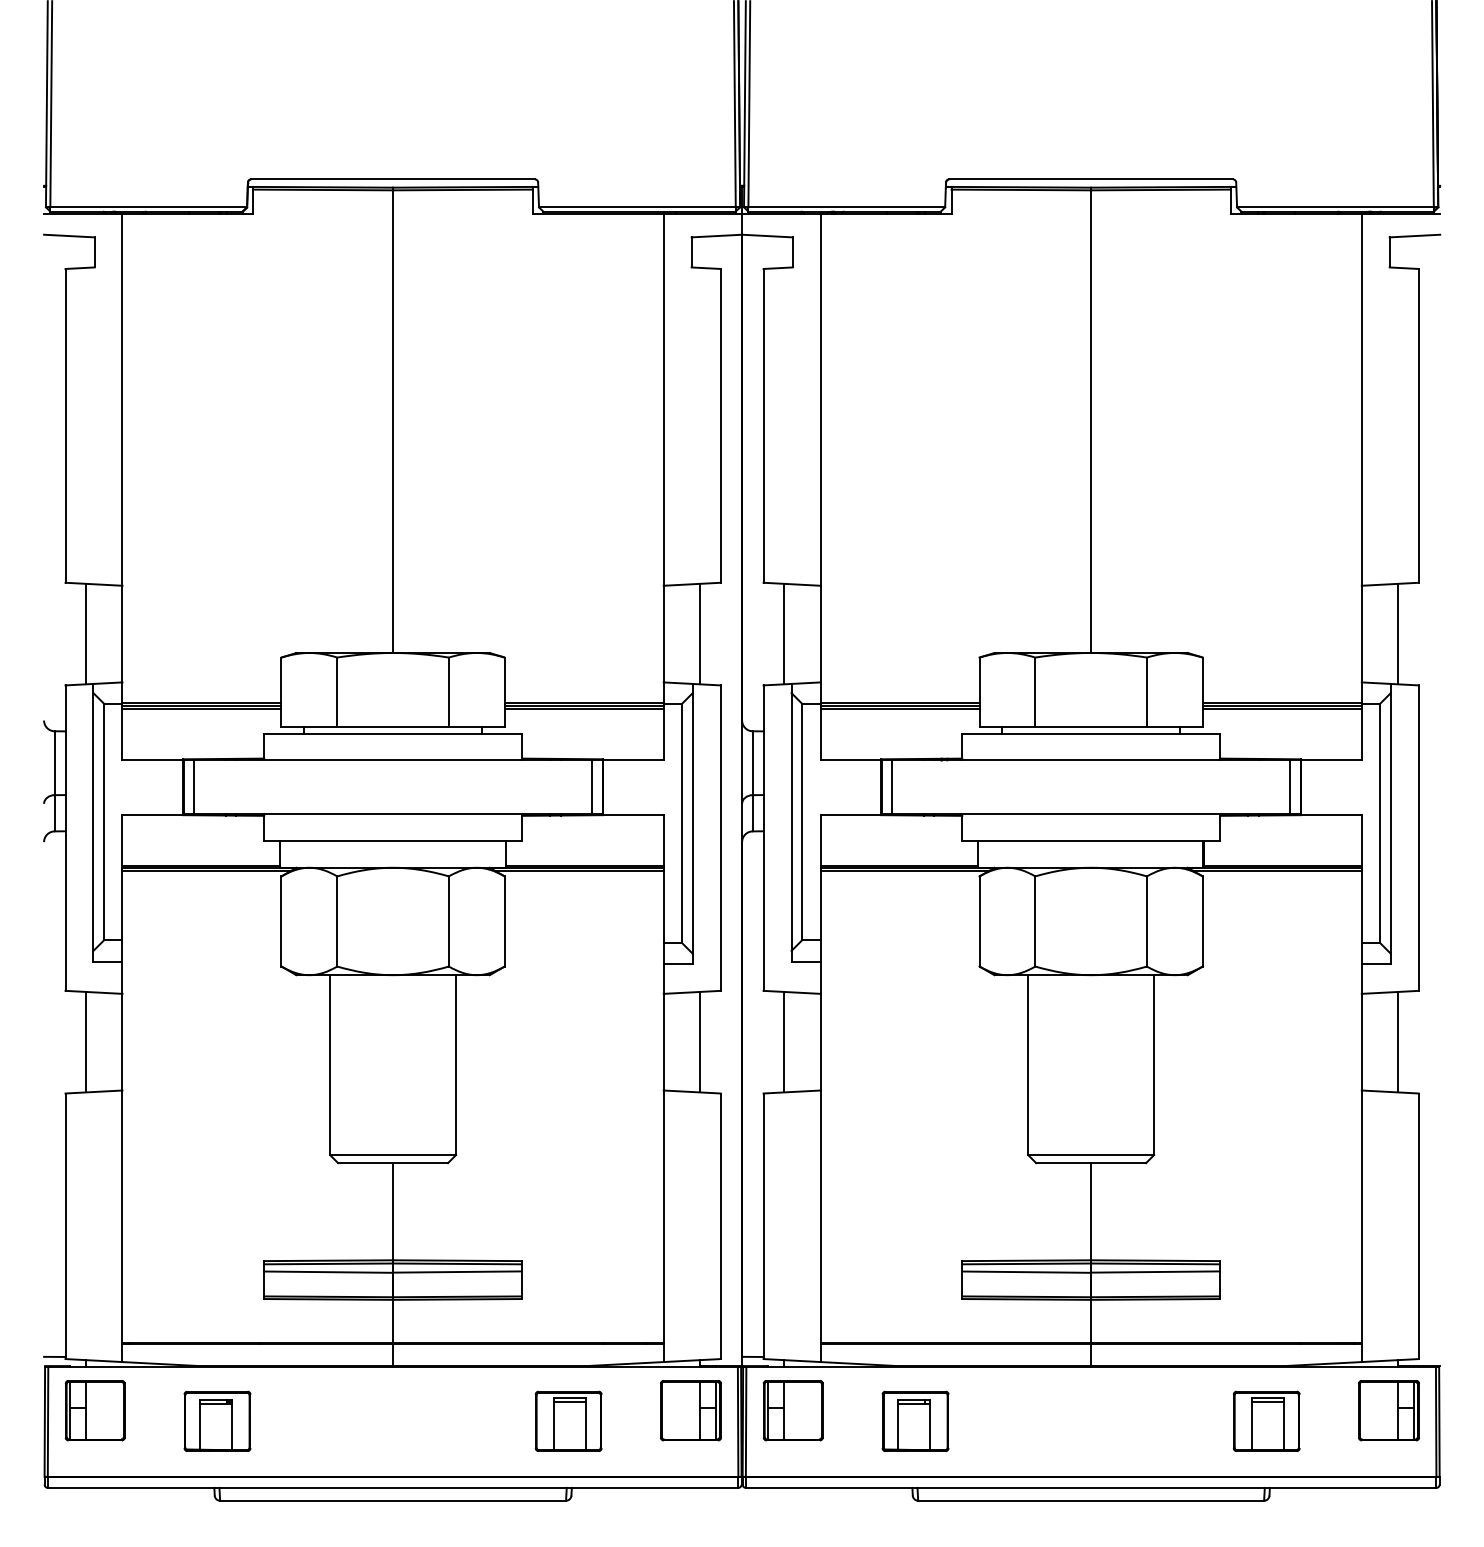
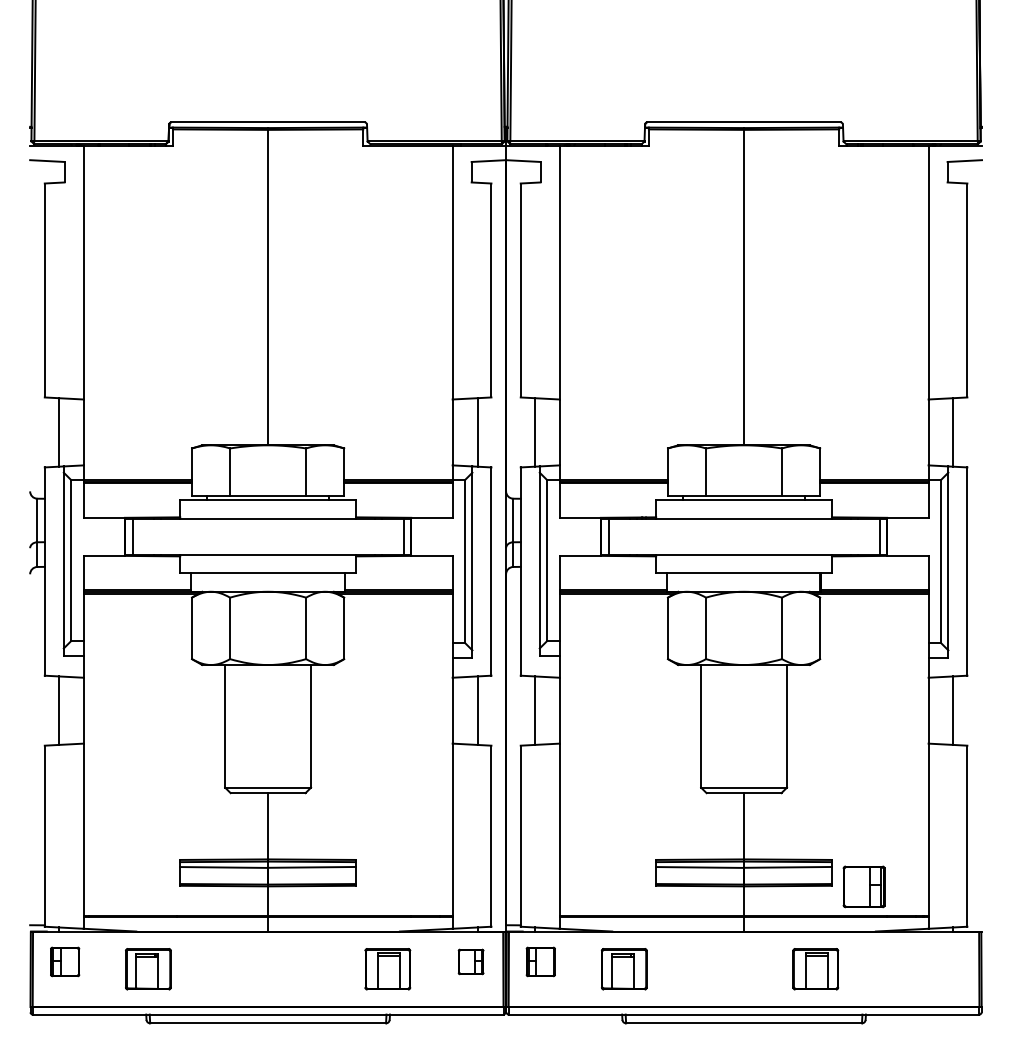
part: (95, 1410) -> (65, 961), size x0.7
part: (689, 1410) -> (470, 961), size x0.6
part: (792, 1410) -> (540, 961), size x0.7
part: (1388, 1410) -> (863, 886), moved
part: (1266, 1421) -> (815, 969), moved

